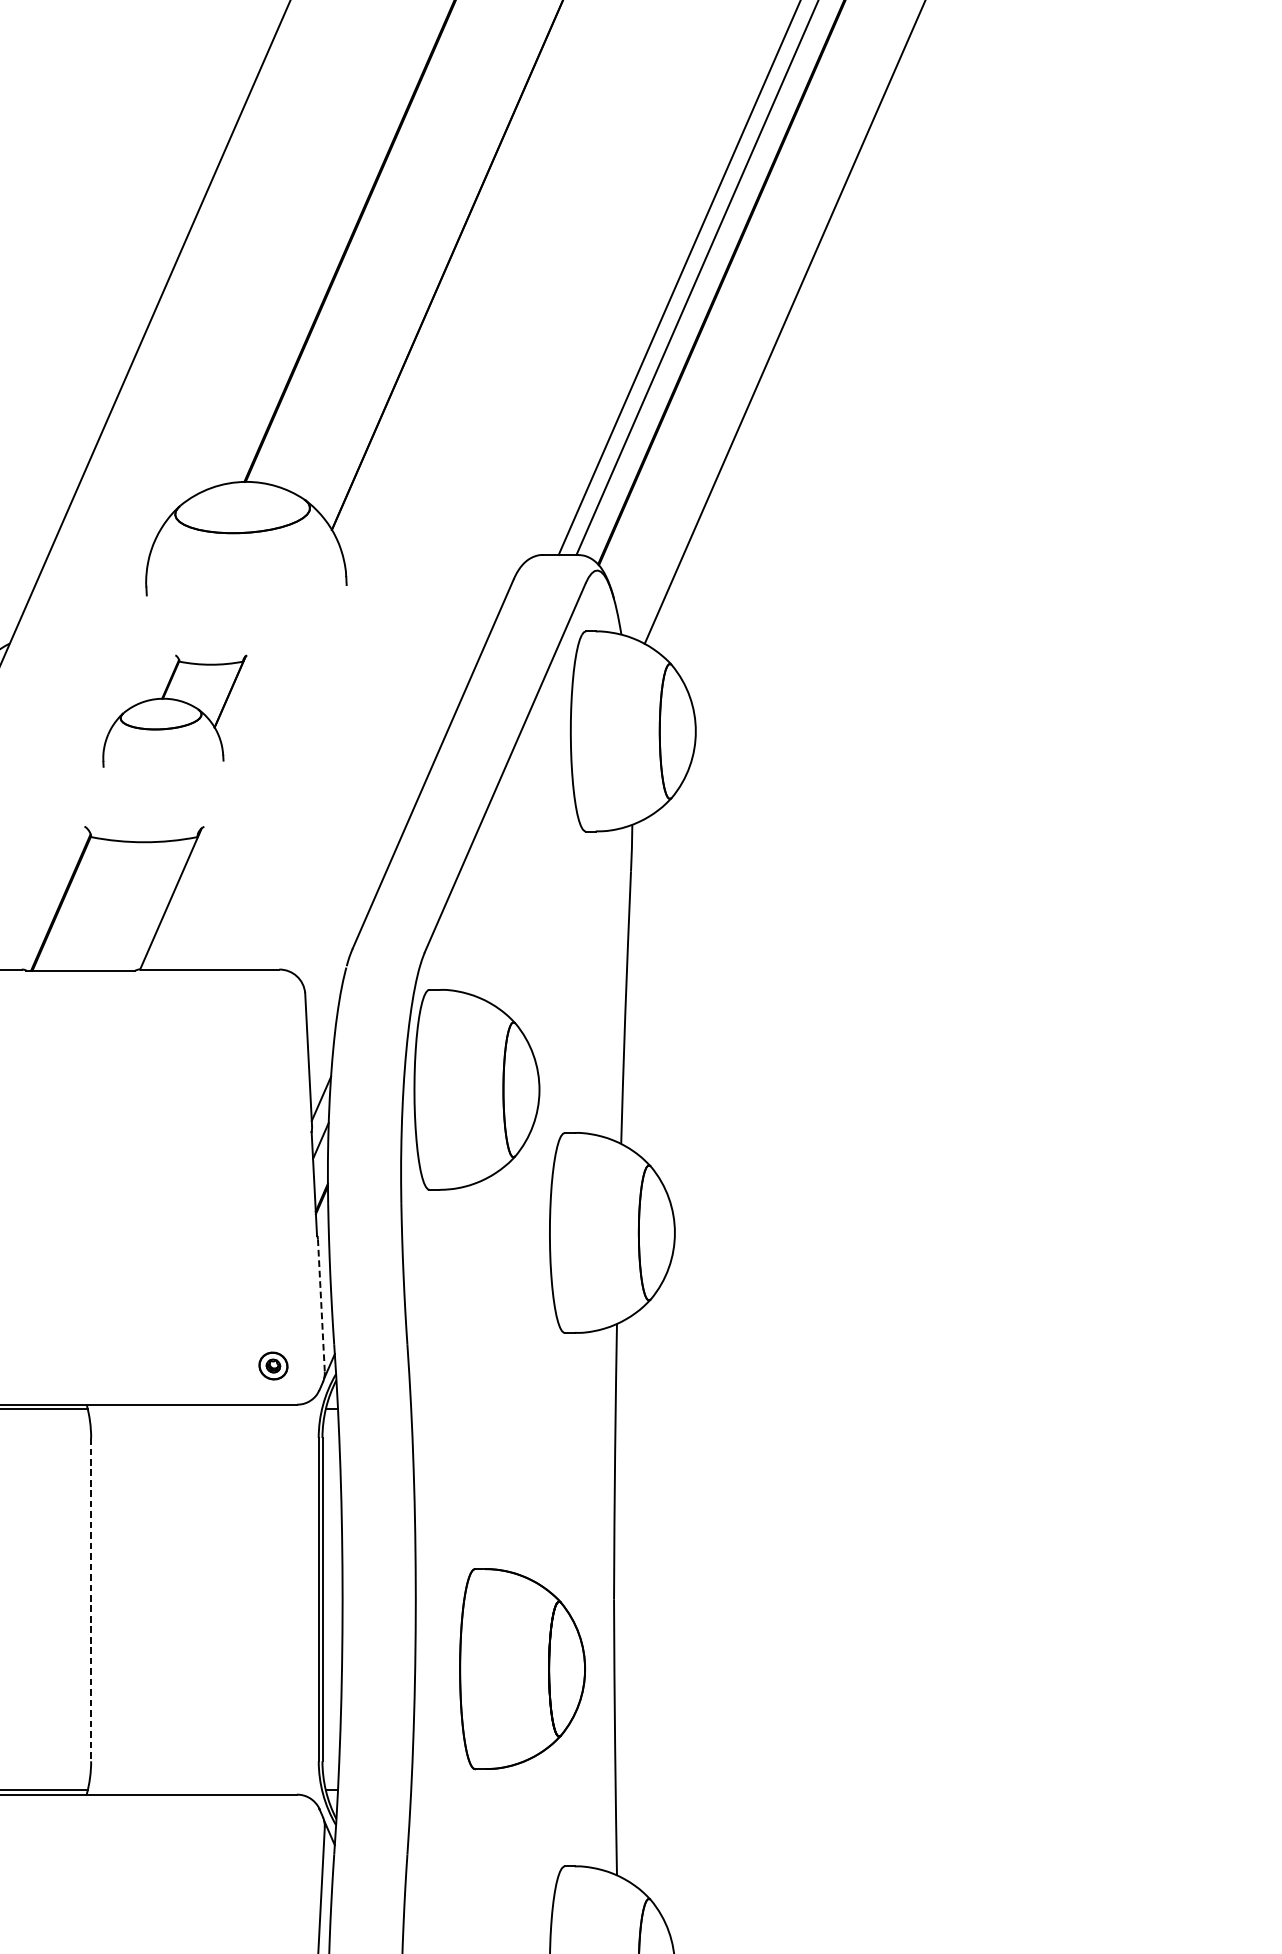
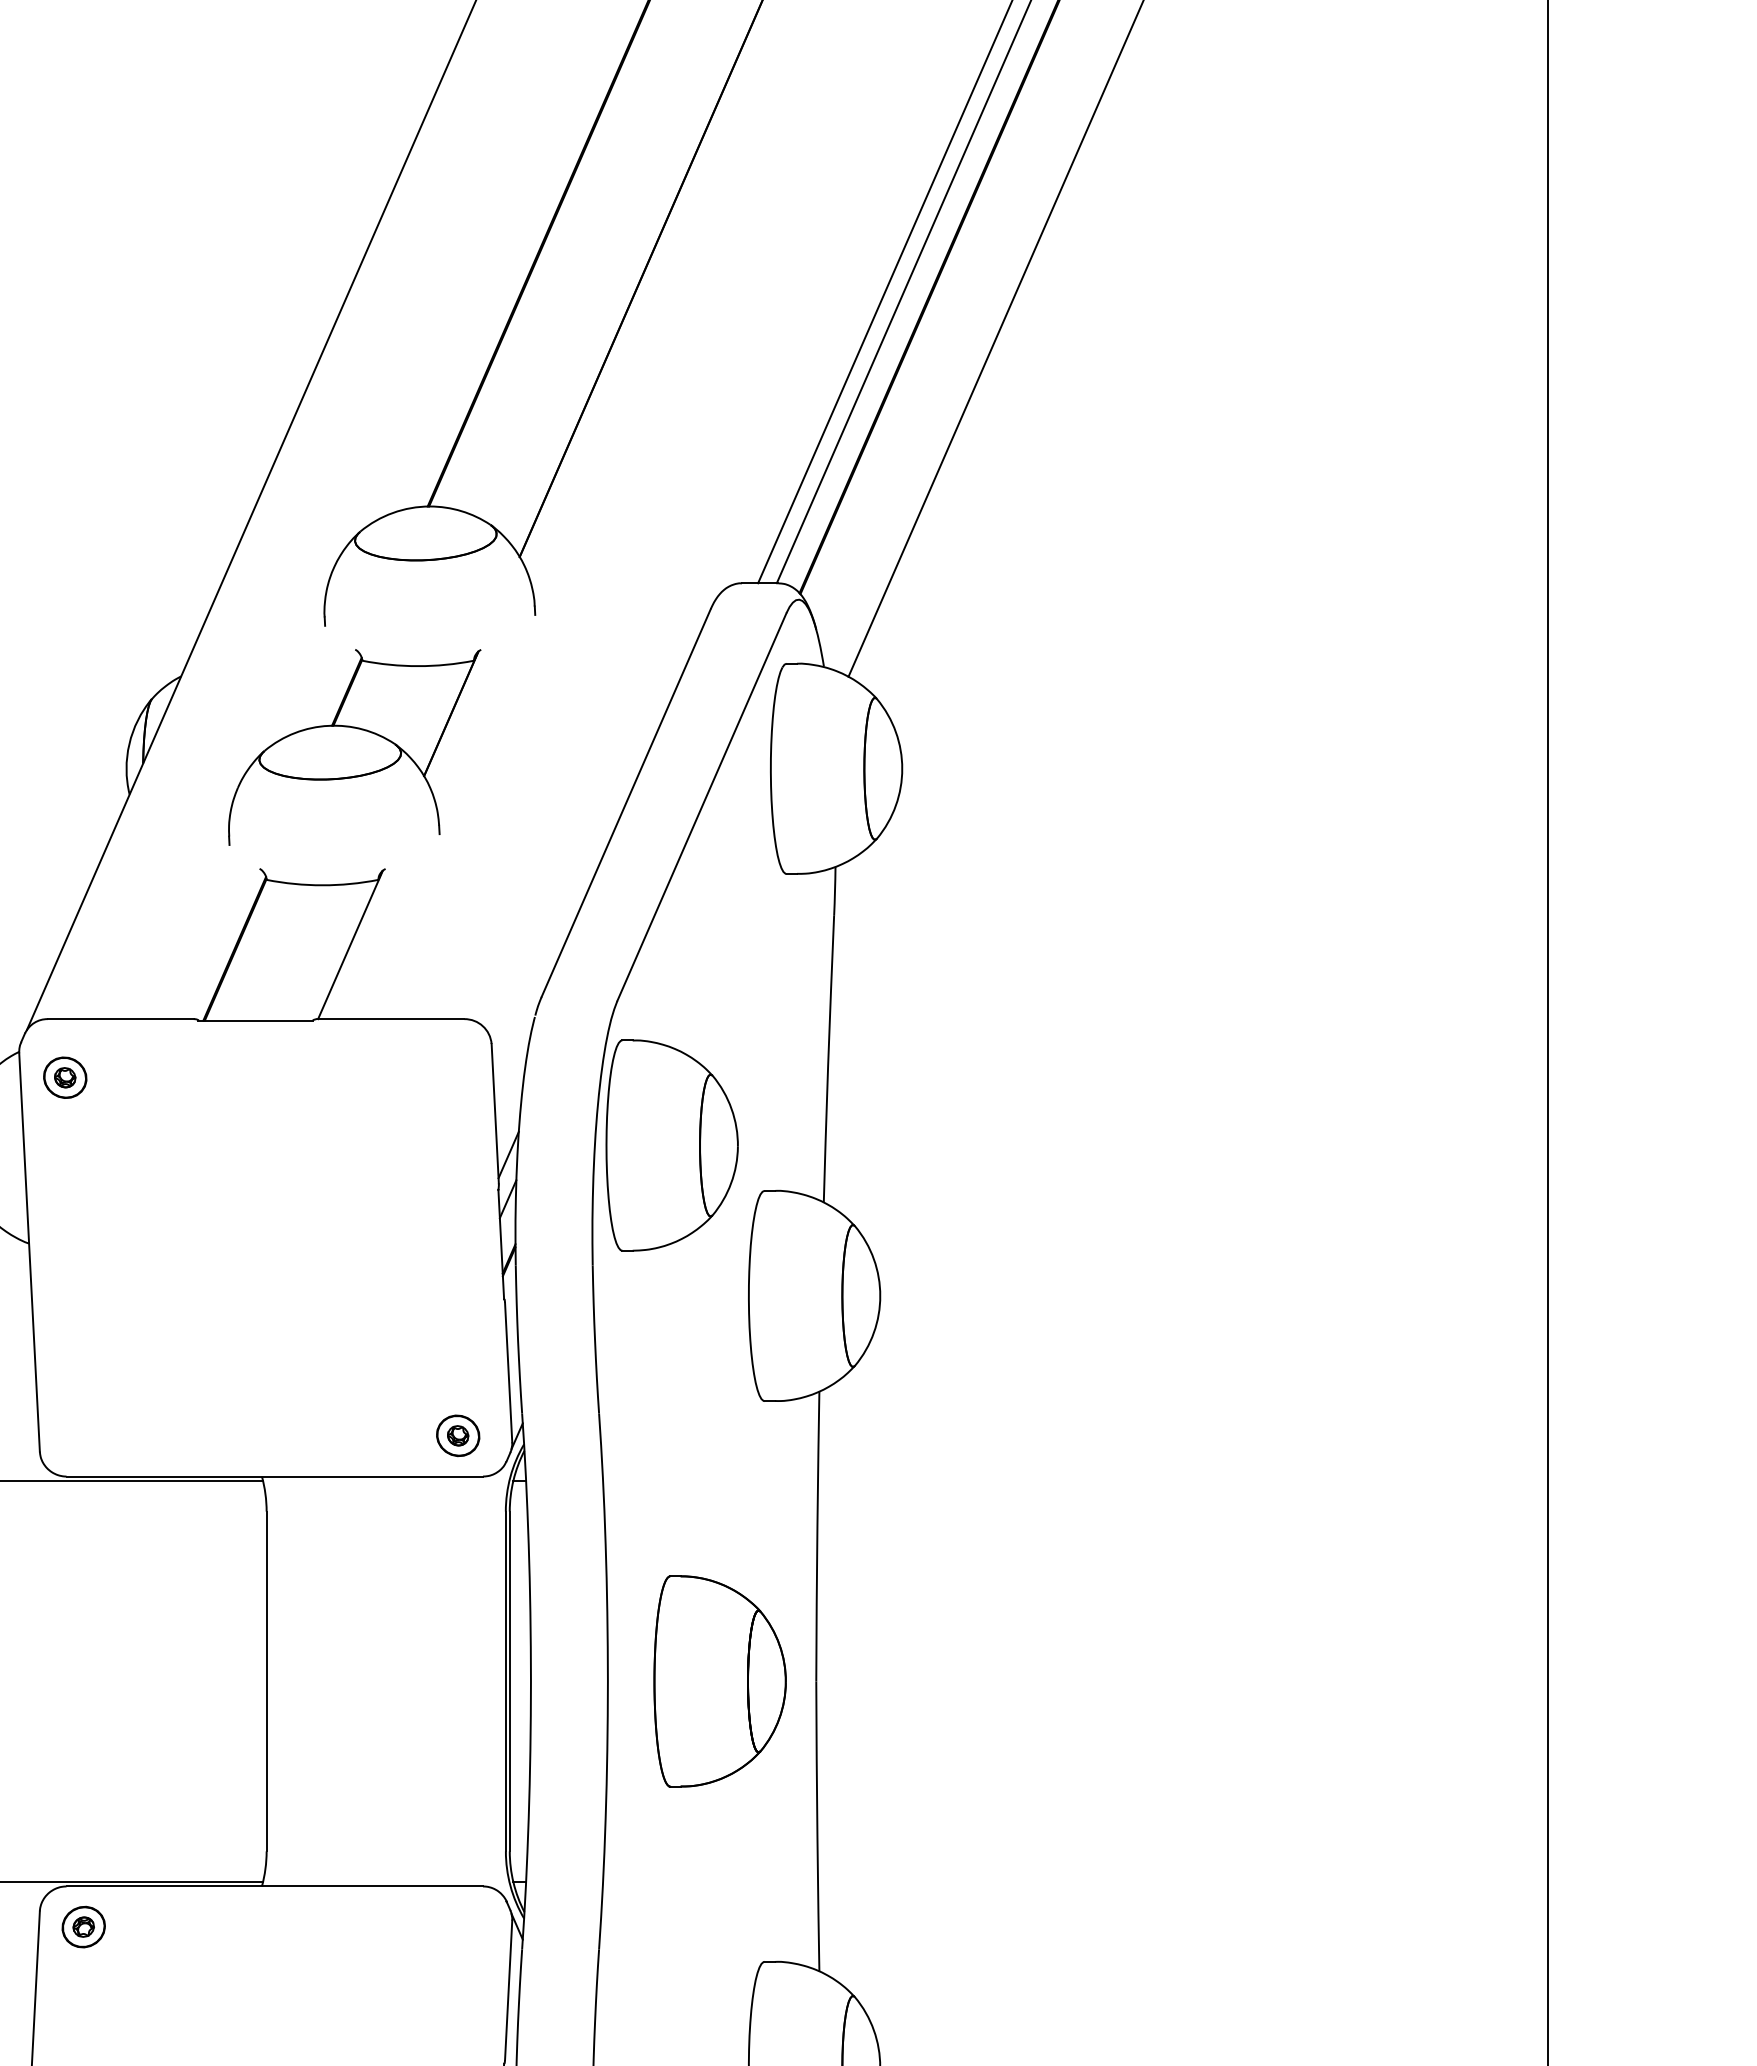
part: (174, 711) -> (354, 747), size x1.67
line: (321, 1305) -> (508, 1372), dashed -> solid
part: (273, 1365) -> (458, 1435), size x1.43
line: (91, 1599) -> (266, 1681), dashed -> solid
part: (521, 1669) -> (719, 1681), moved

